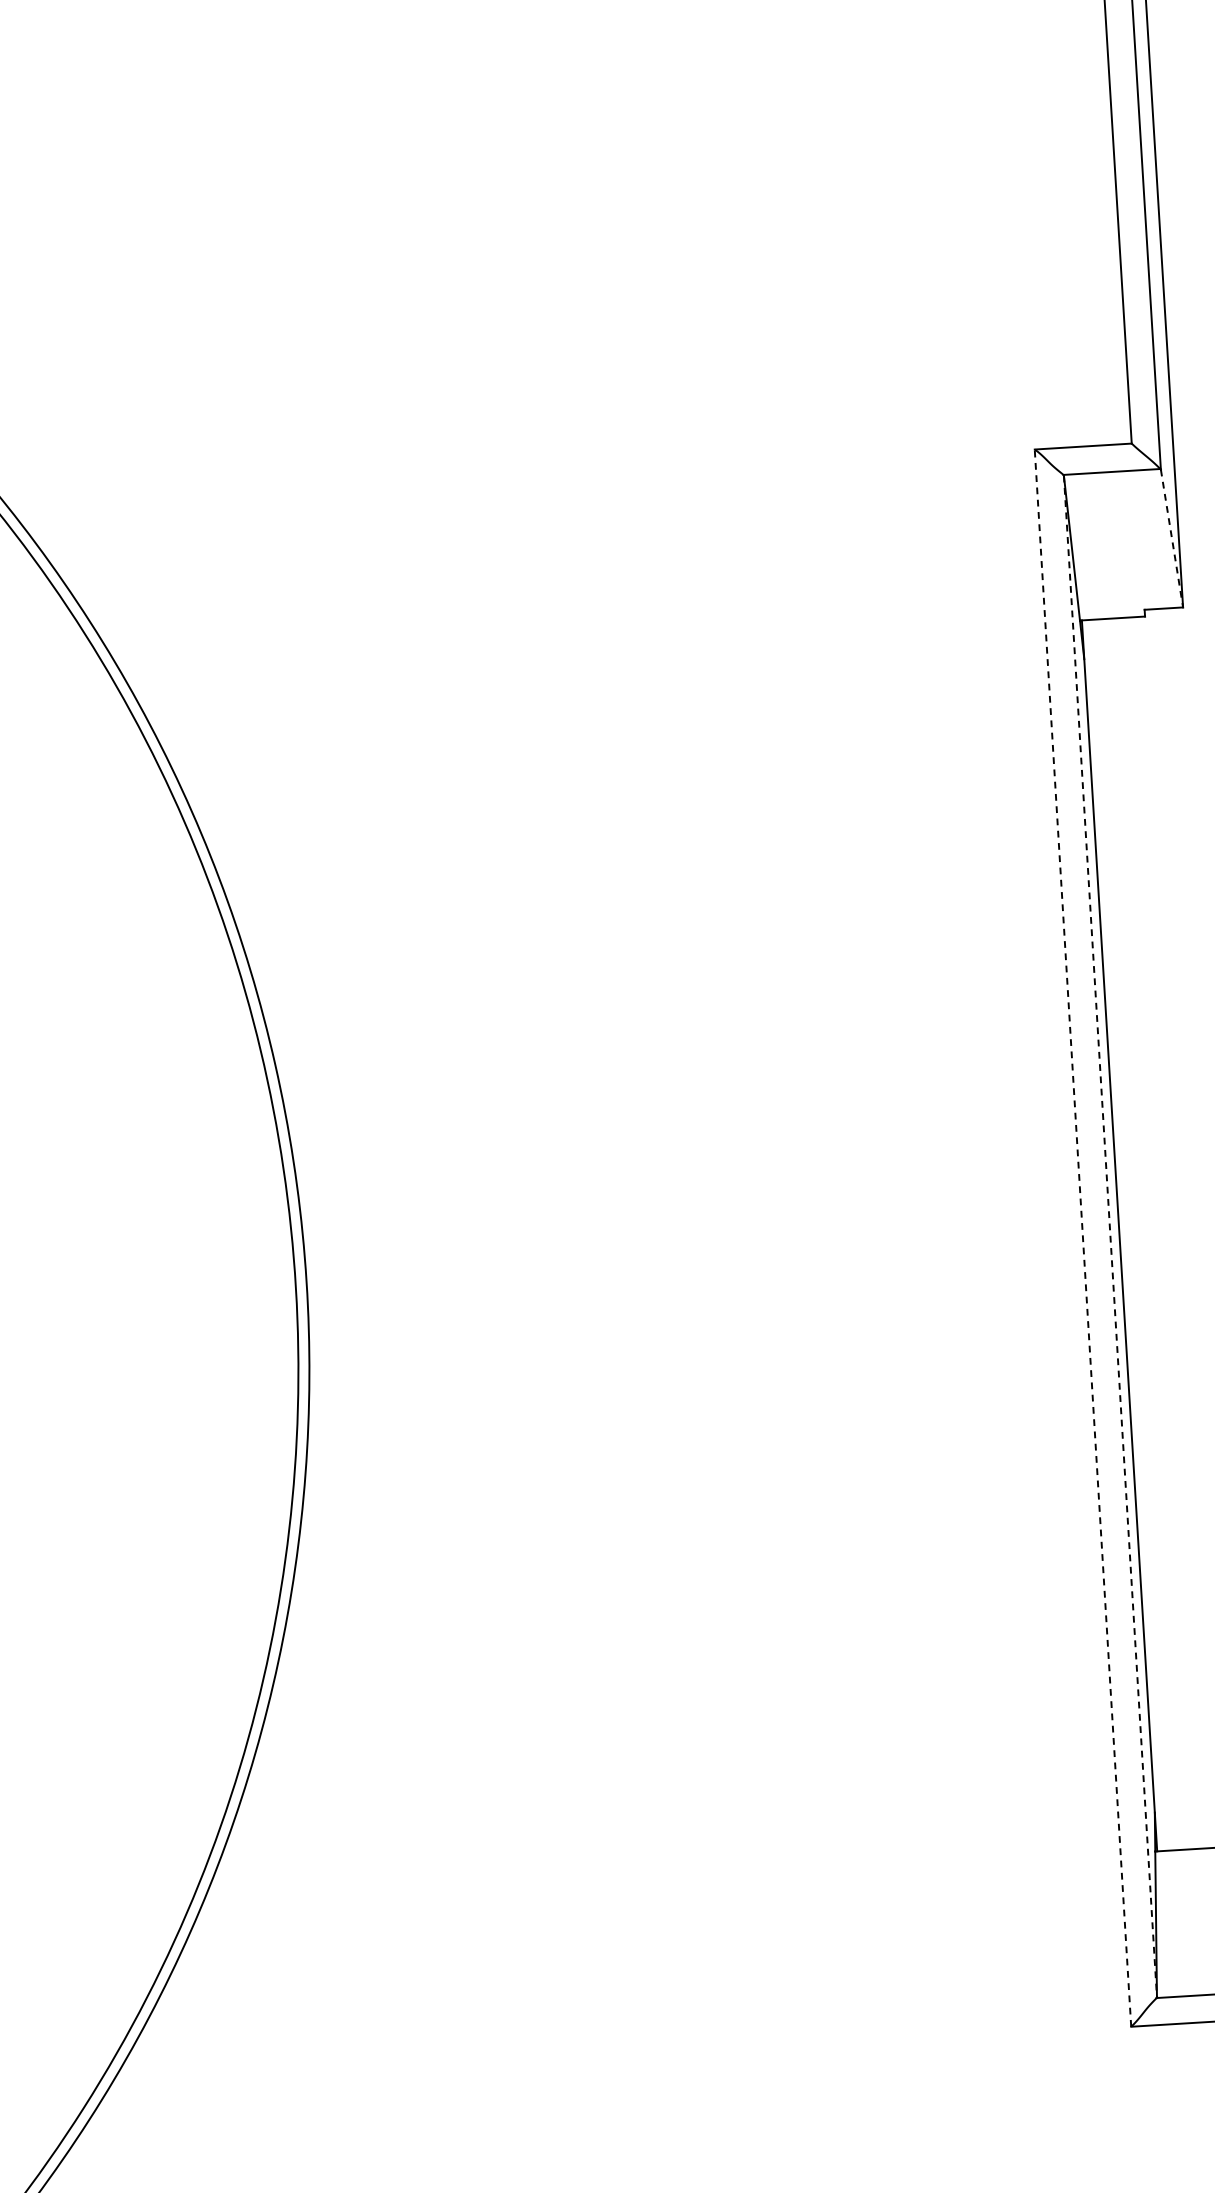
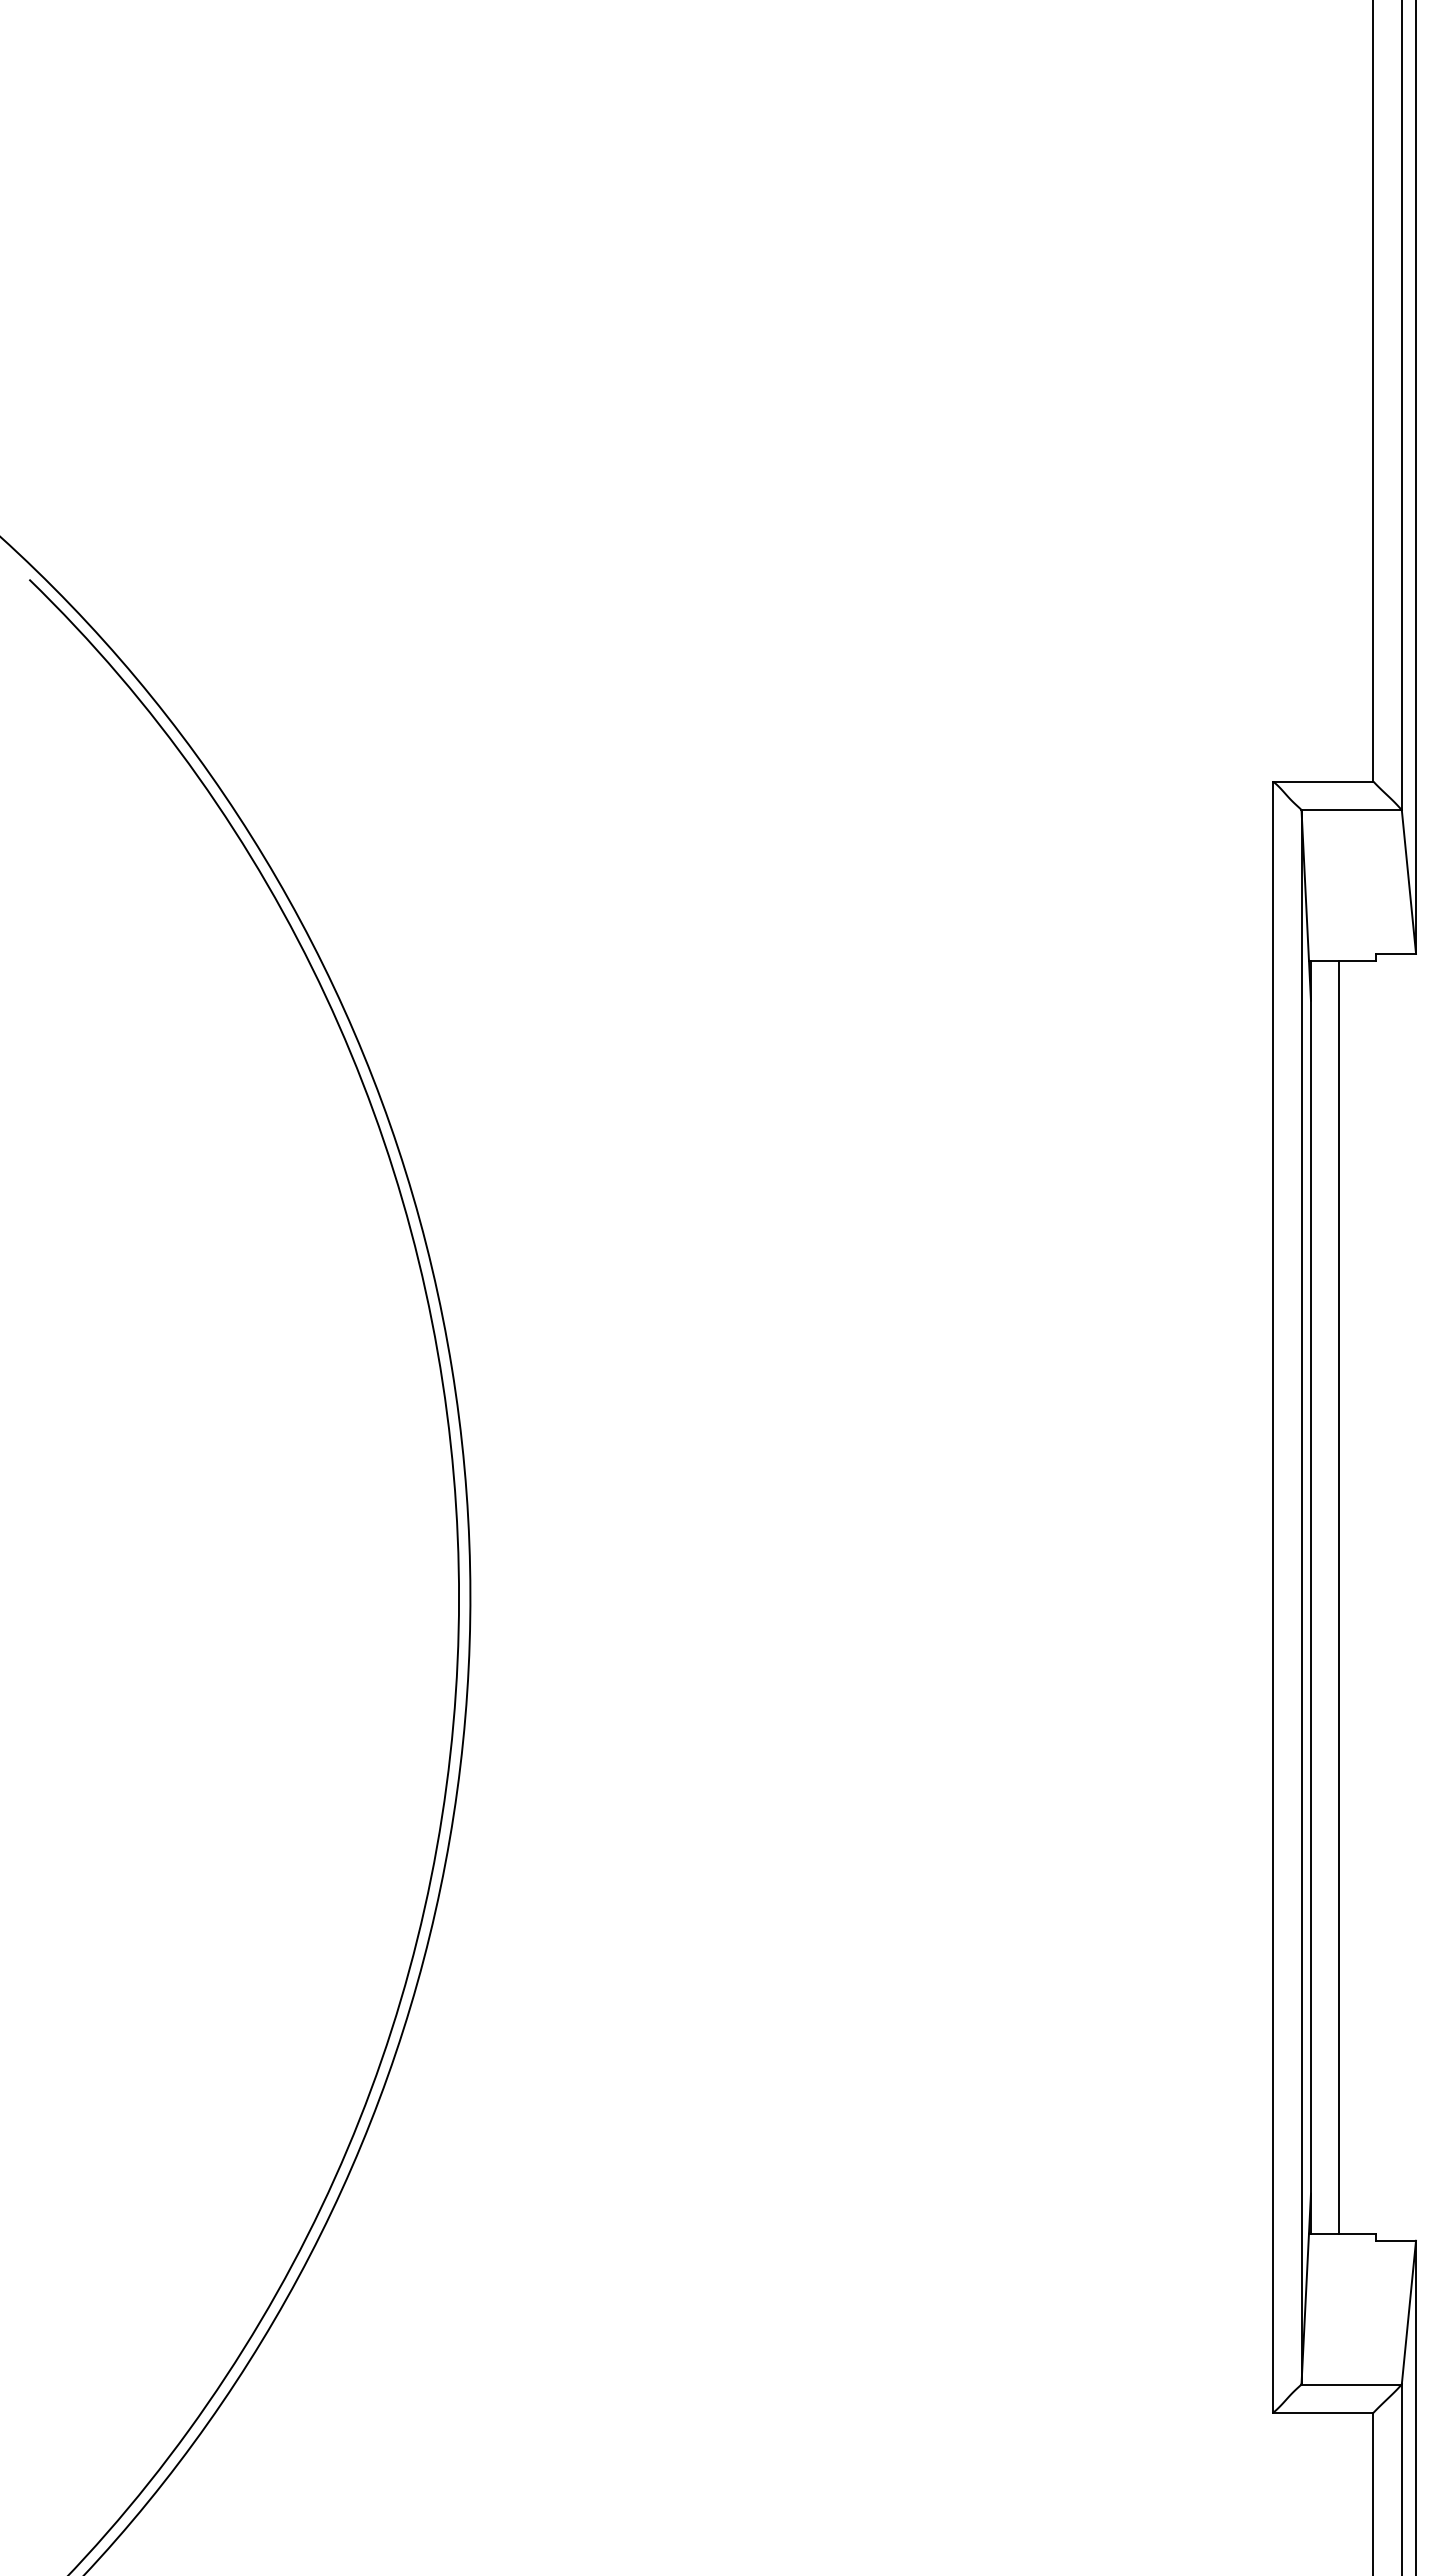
line: (1171, 539) -> (1408, 882), dashed -> solid
line: (1147, 1233) -> (1339, 1596), added
line: (1110, 1236) -> (1301, 1597), dashed -> solid
line: (1083, 1238) -> (1273, 1597), dashed -> solid

